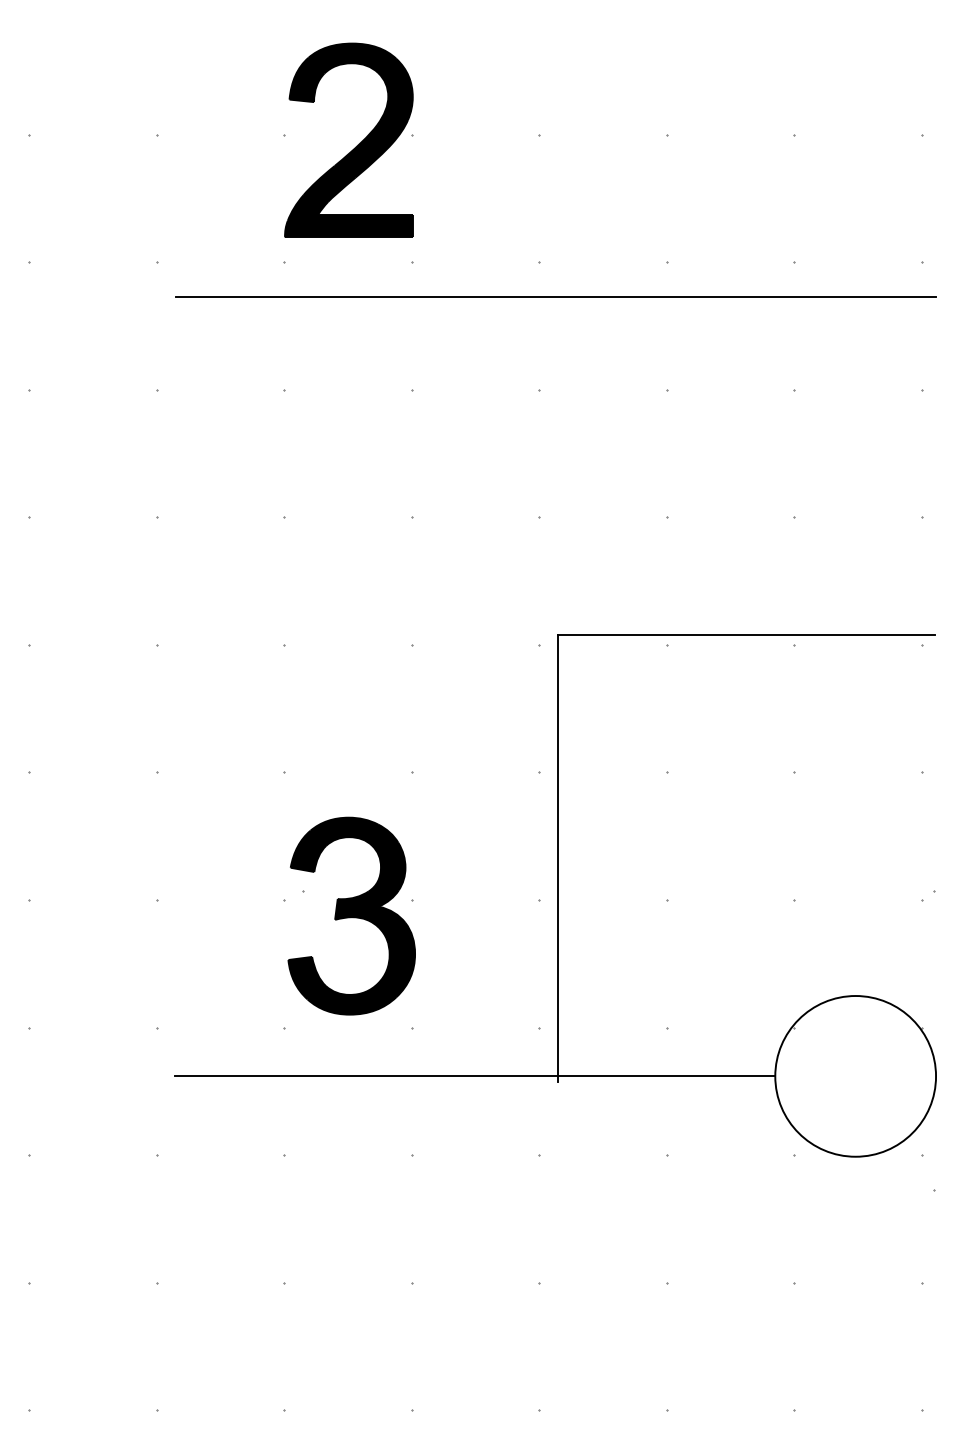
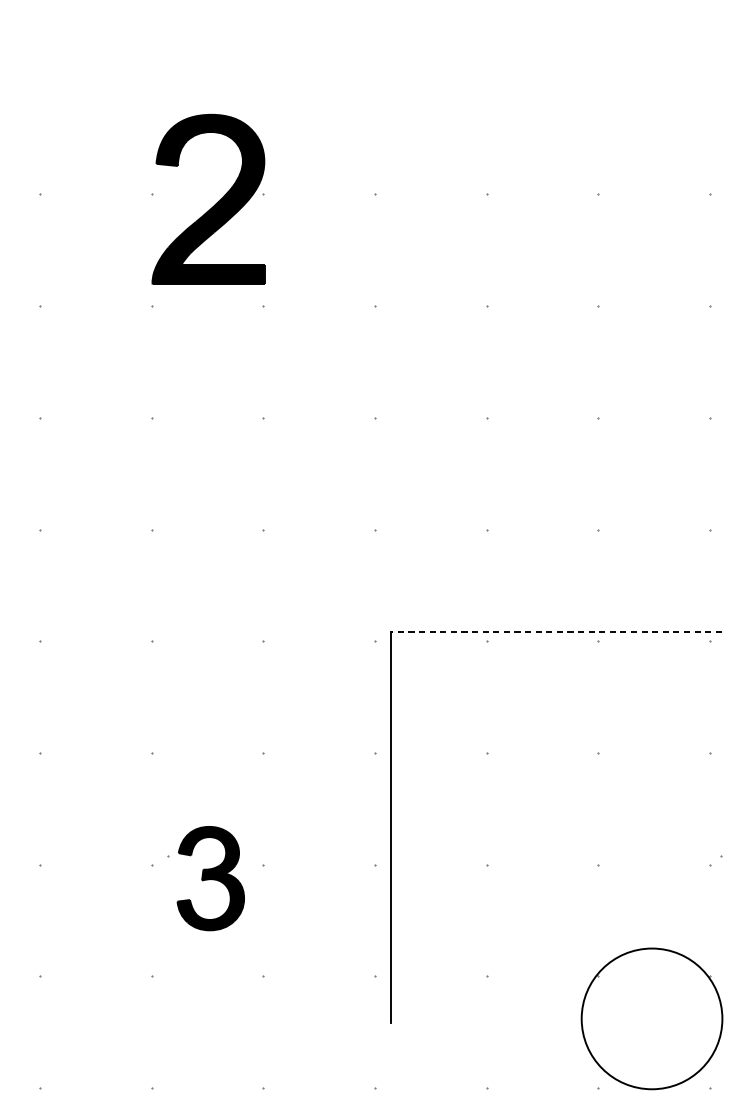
line: (555, 297) -> (389, 337), removed
line: (746, 634) -> (556, 632), solid -> dashed
part: (351, 915) -> (210, 878), size x0.6
line: (475, 1076) -> (319, 1019), removed

